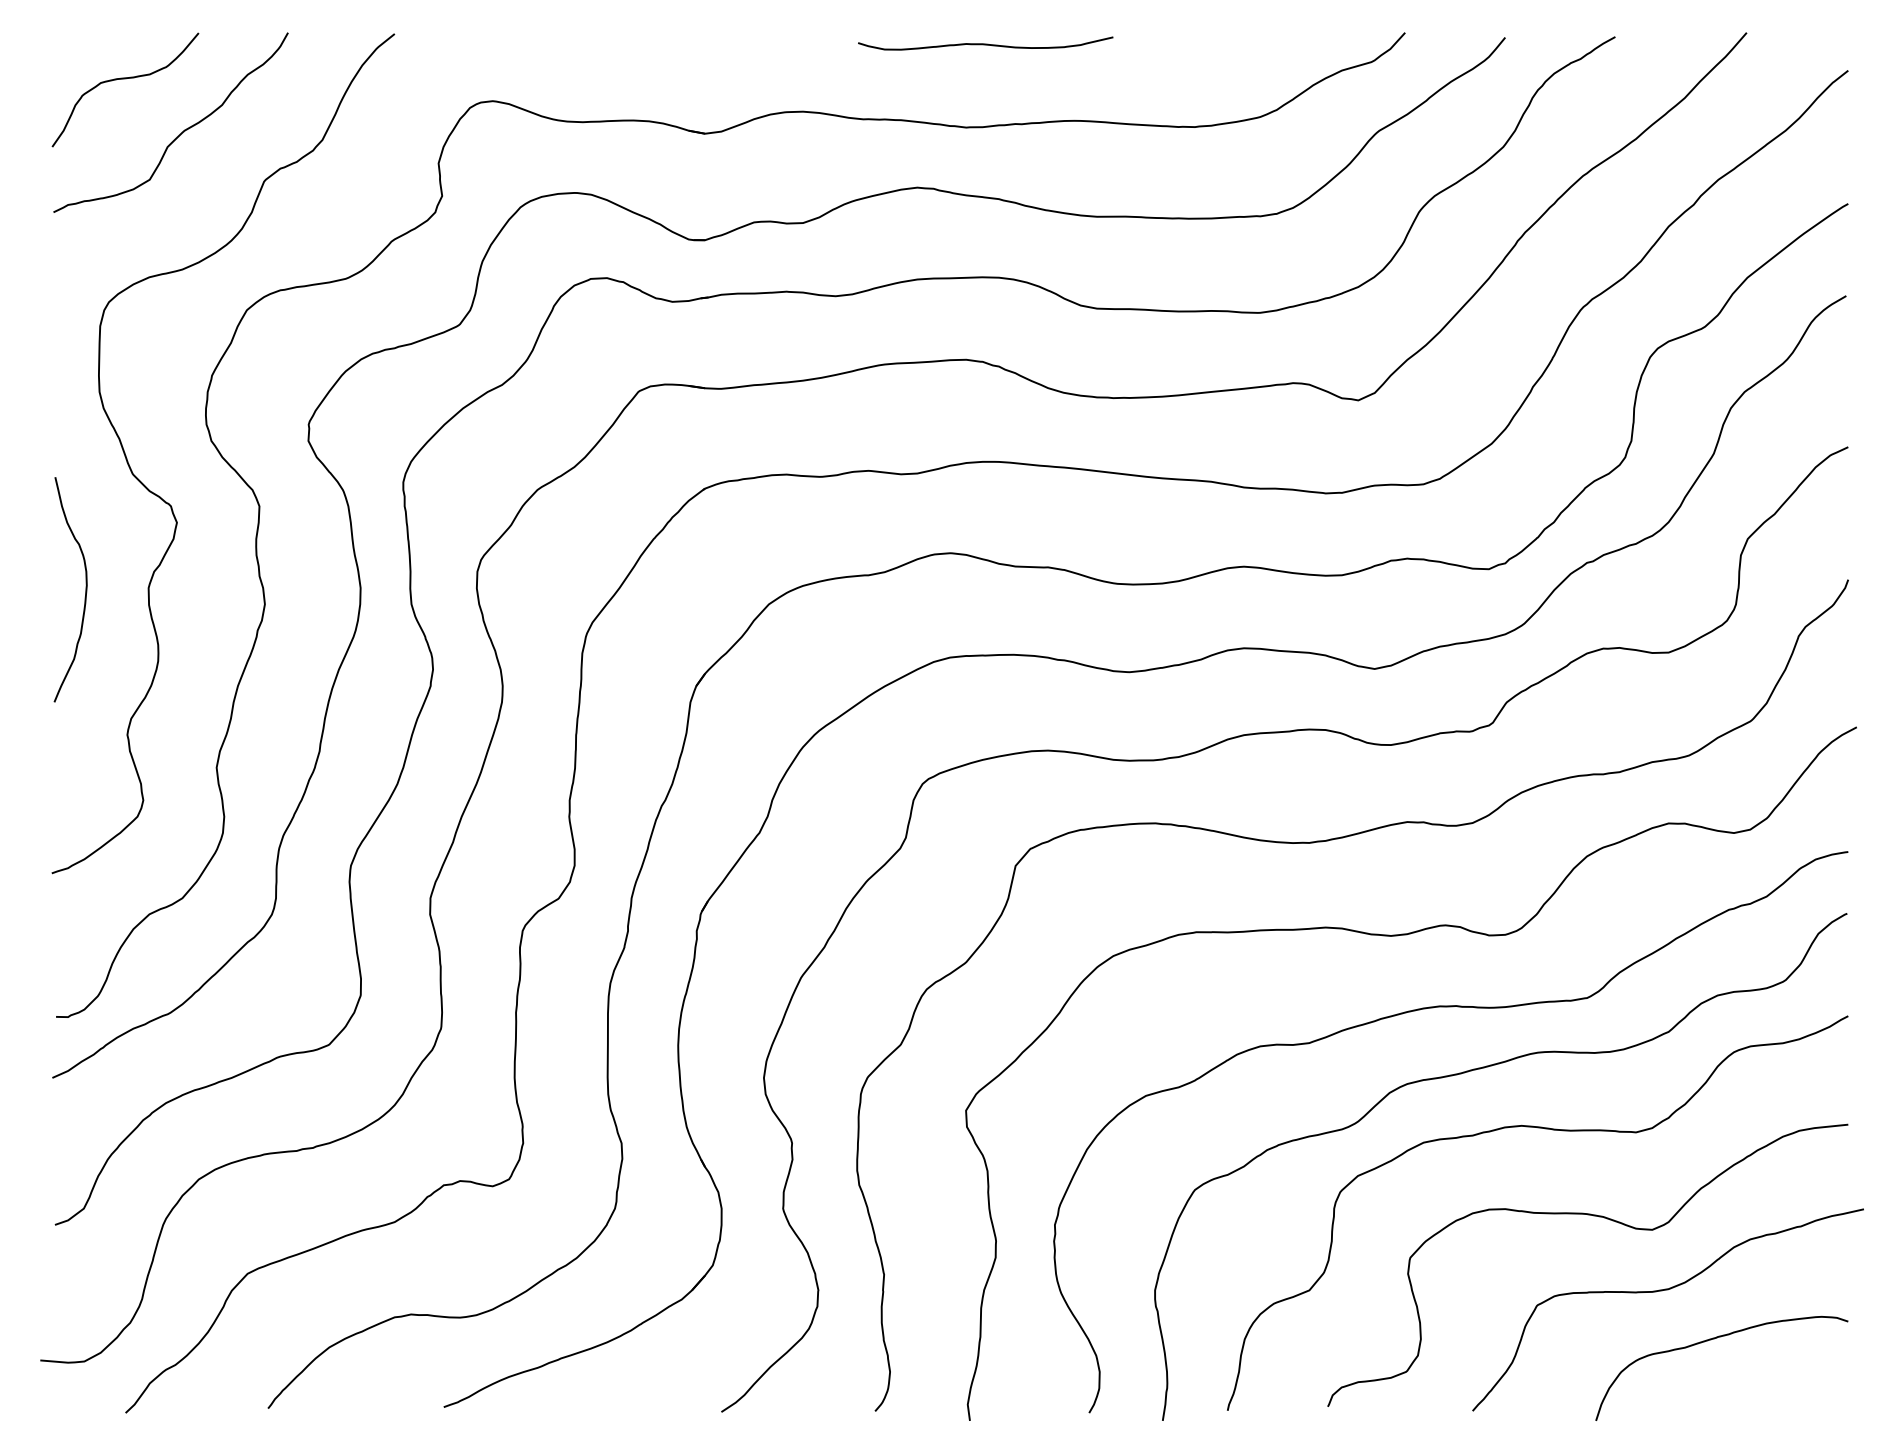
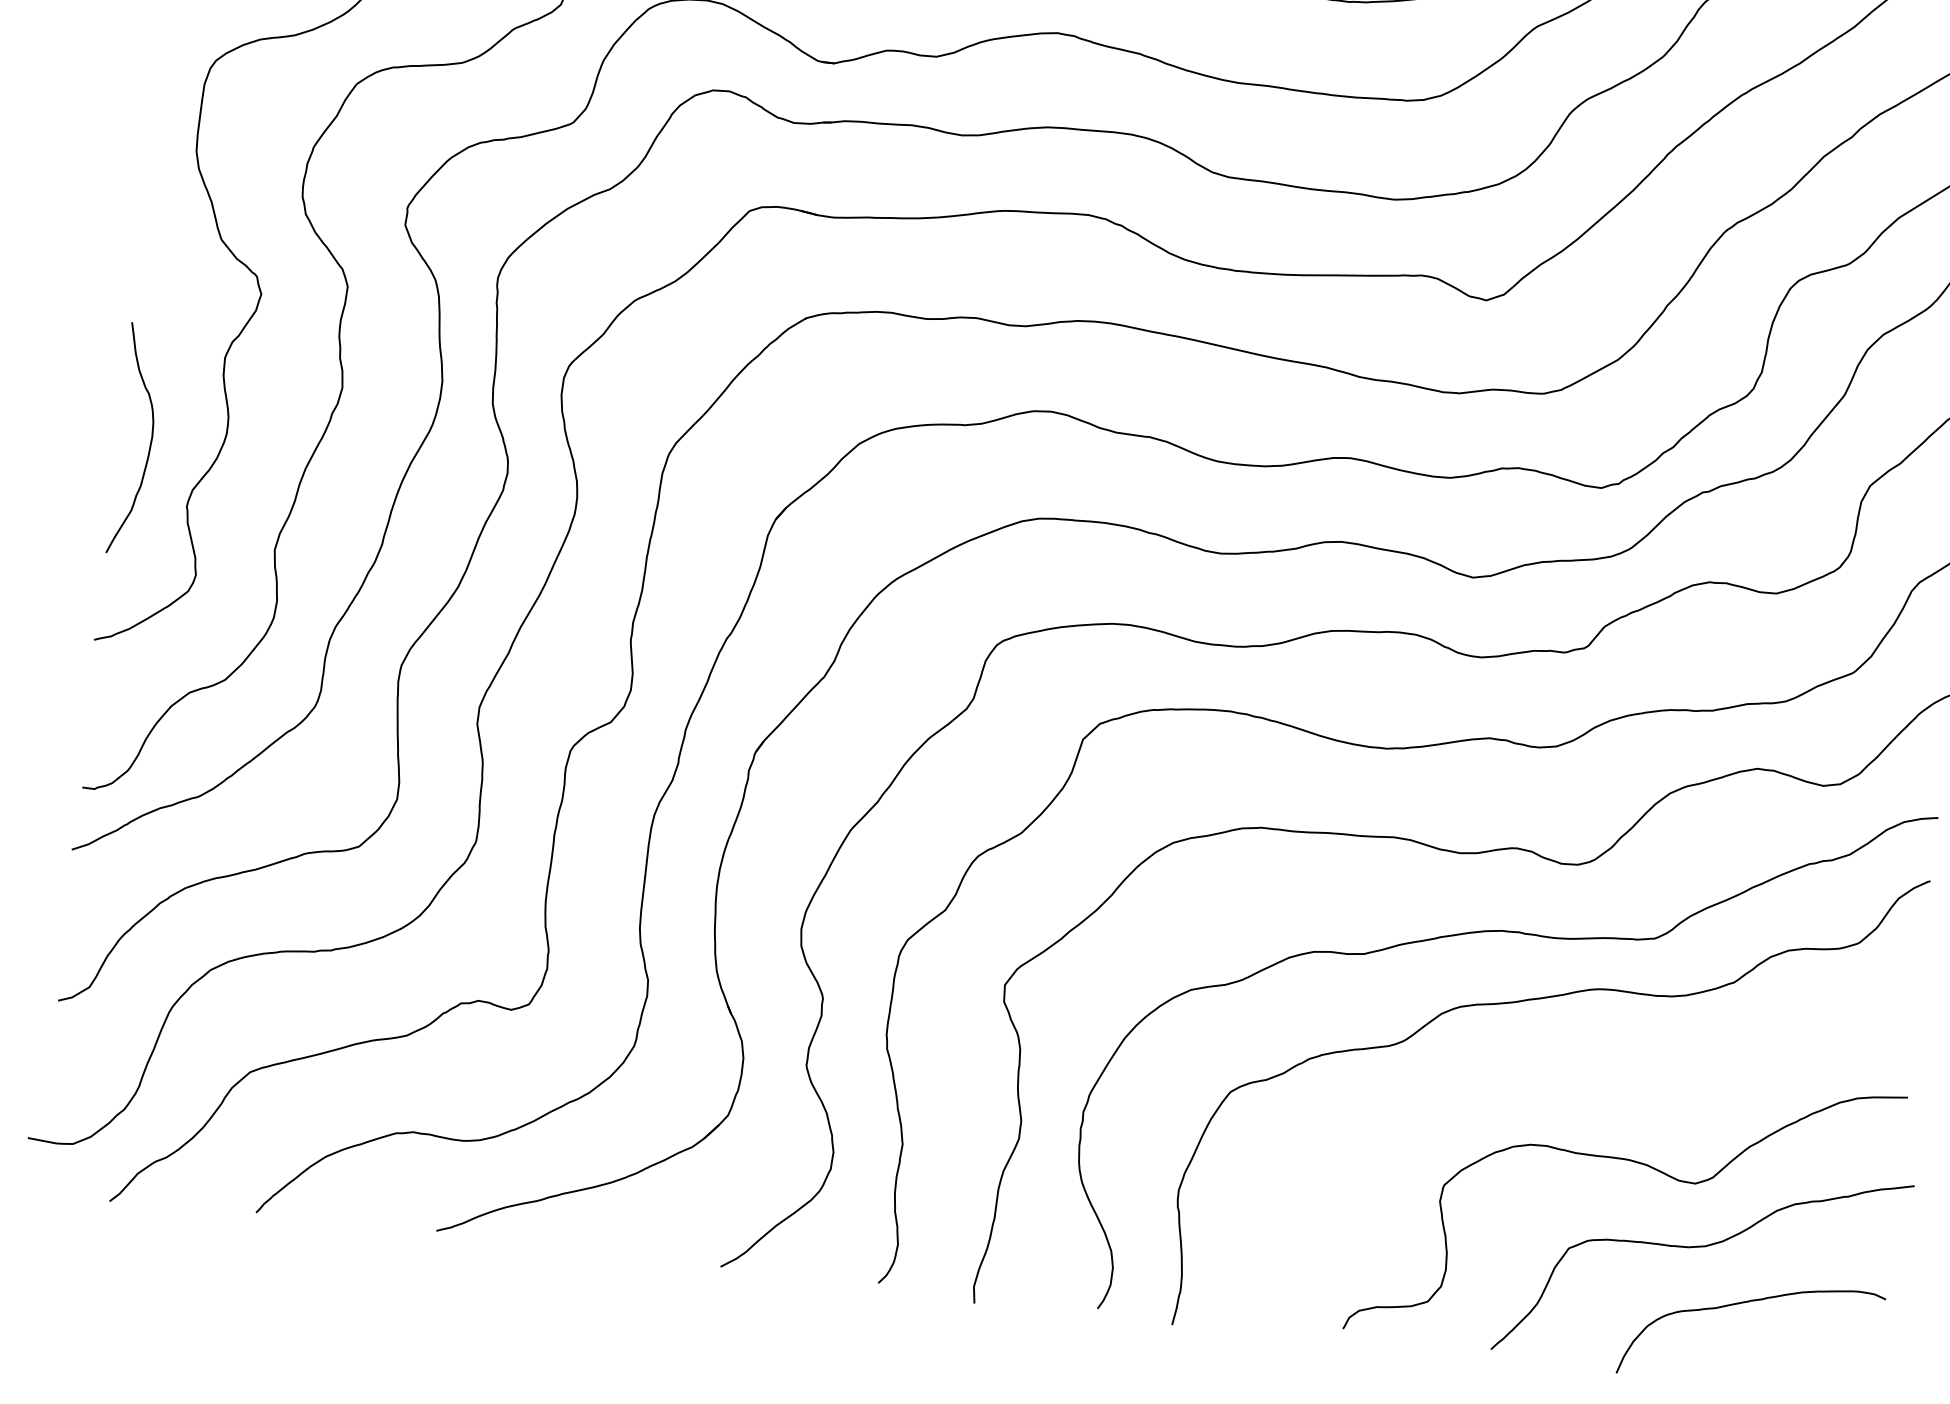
curve: (85, 589) -> (150, 440), moved
curve: (1552, 1130) -> (1604, 1070), removed

